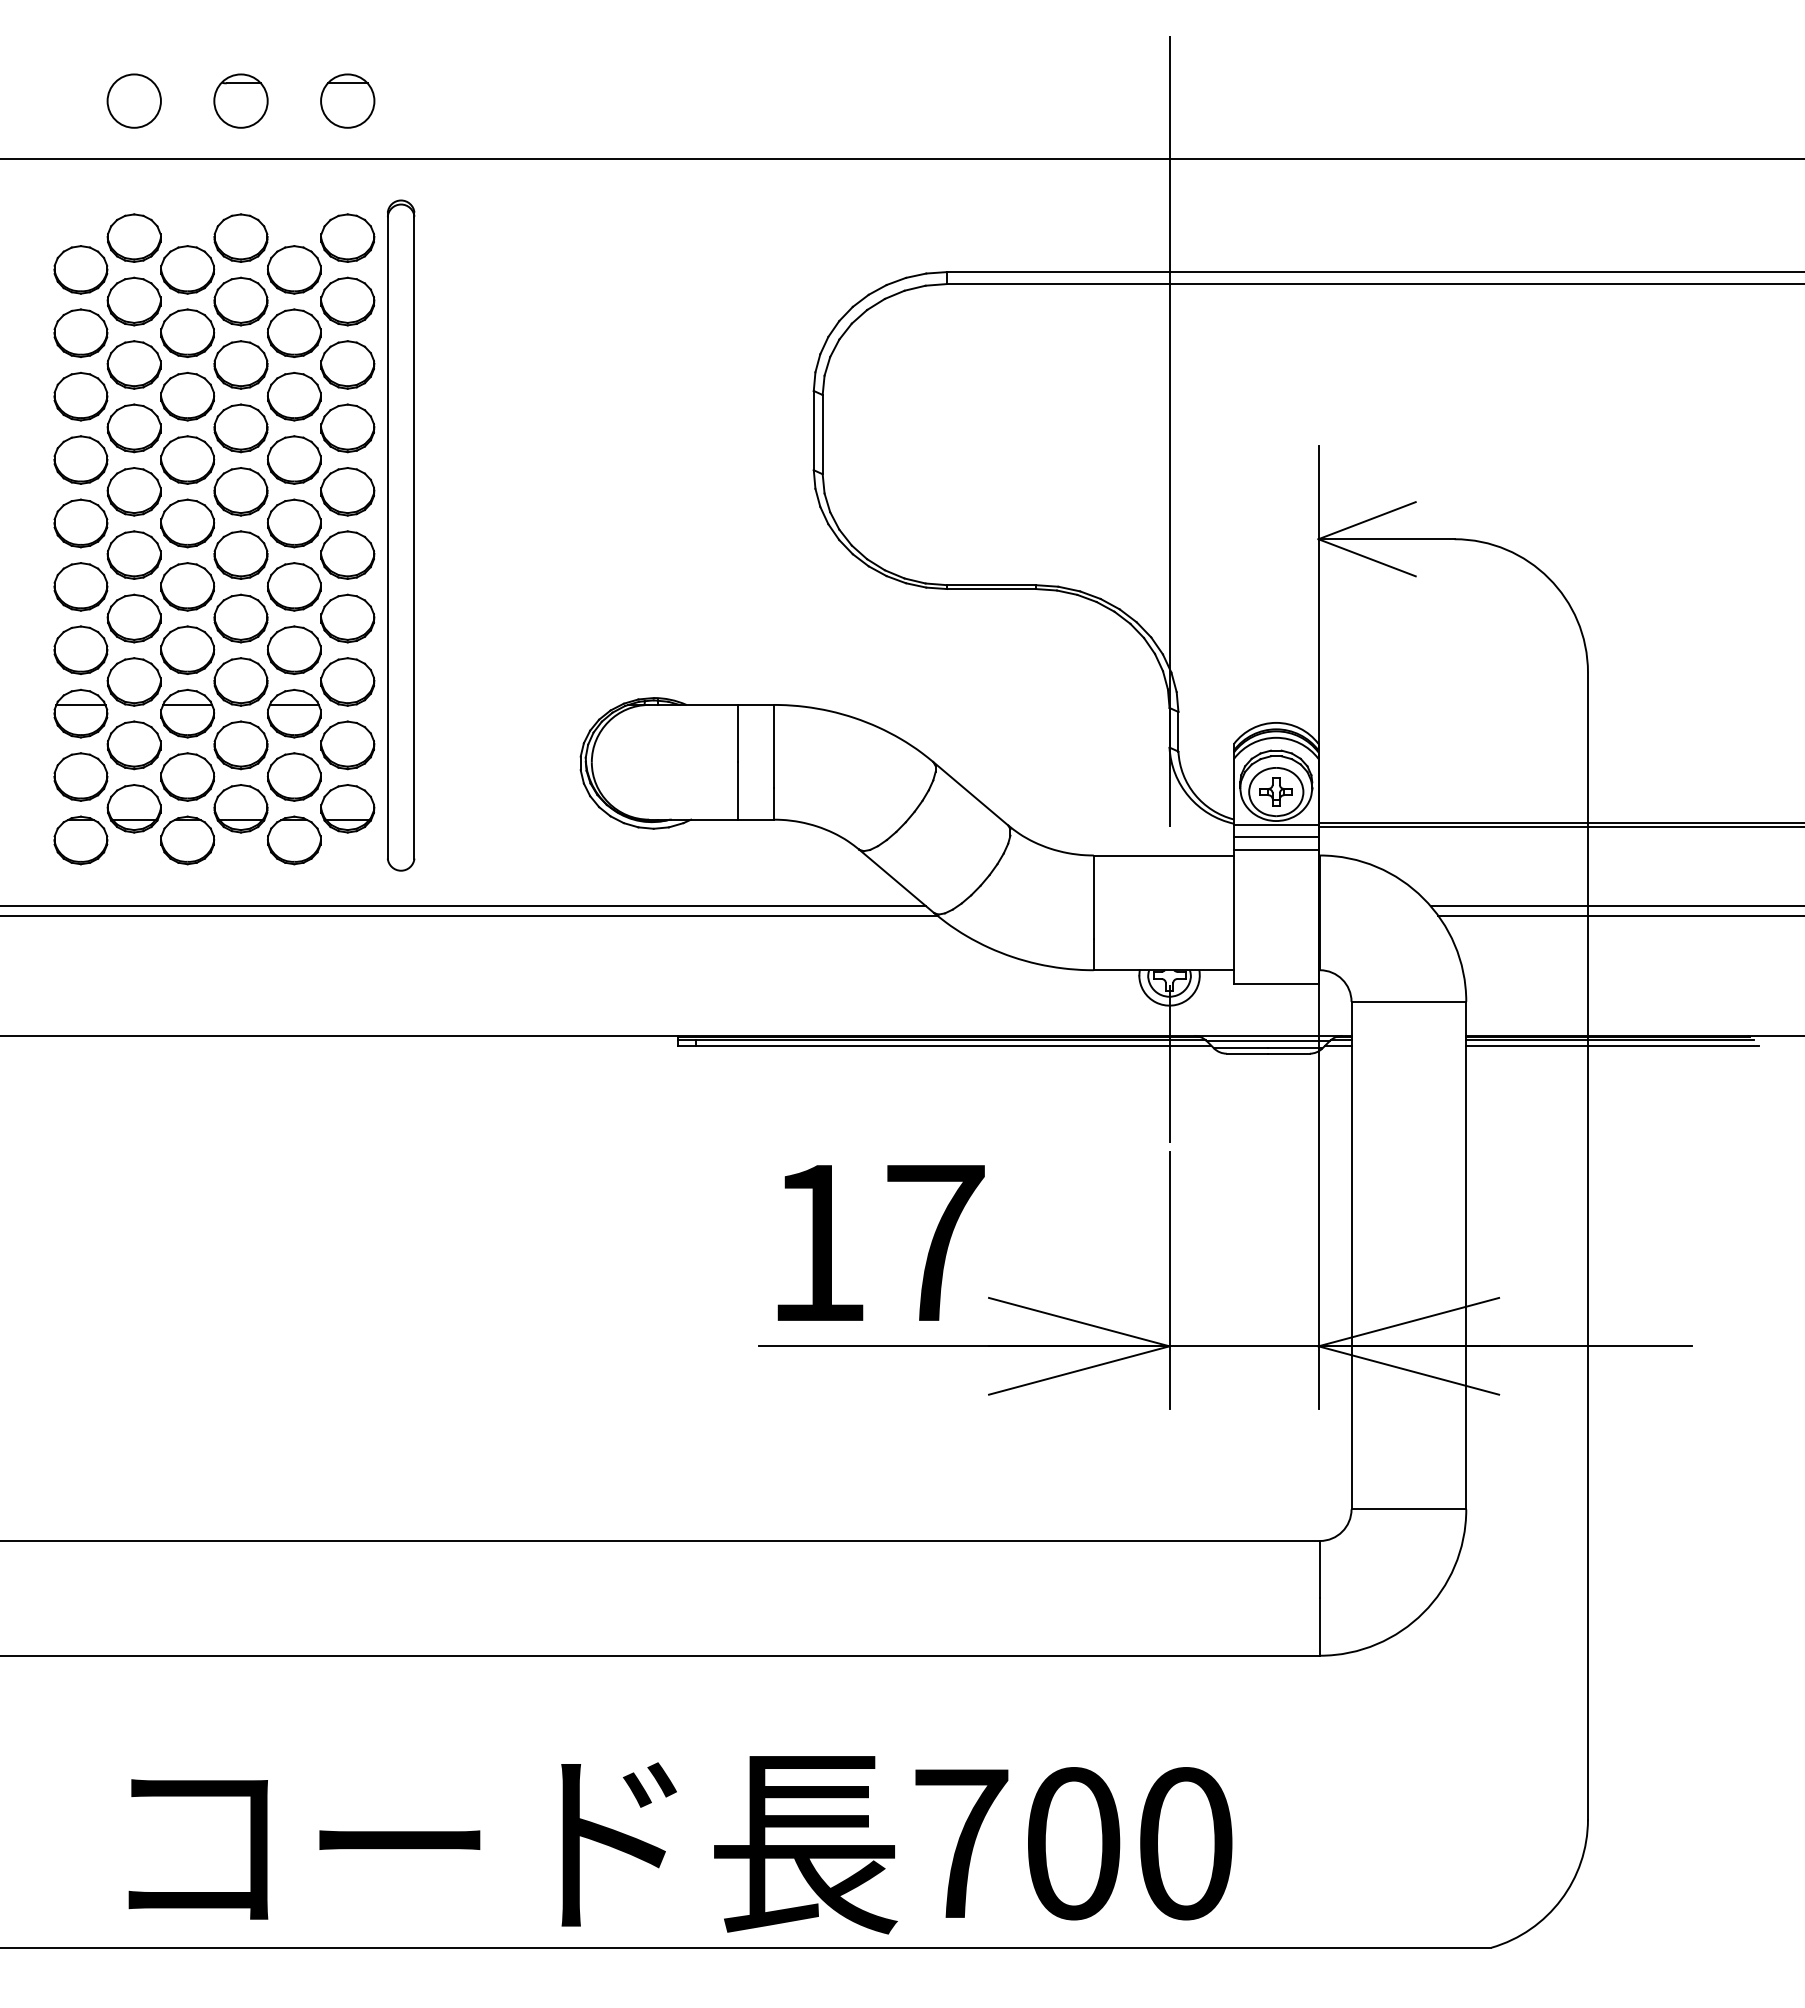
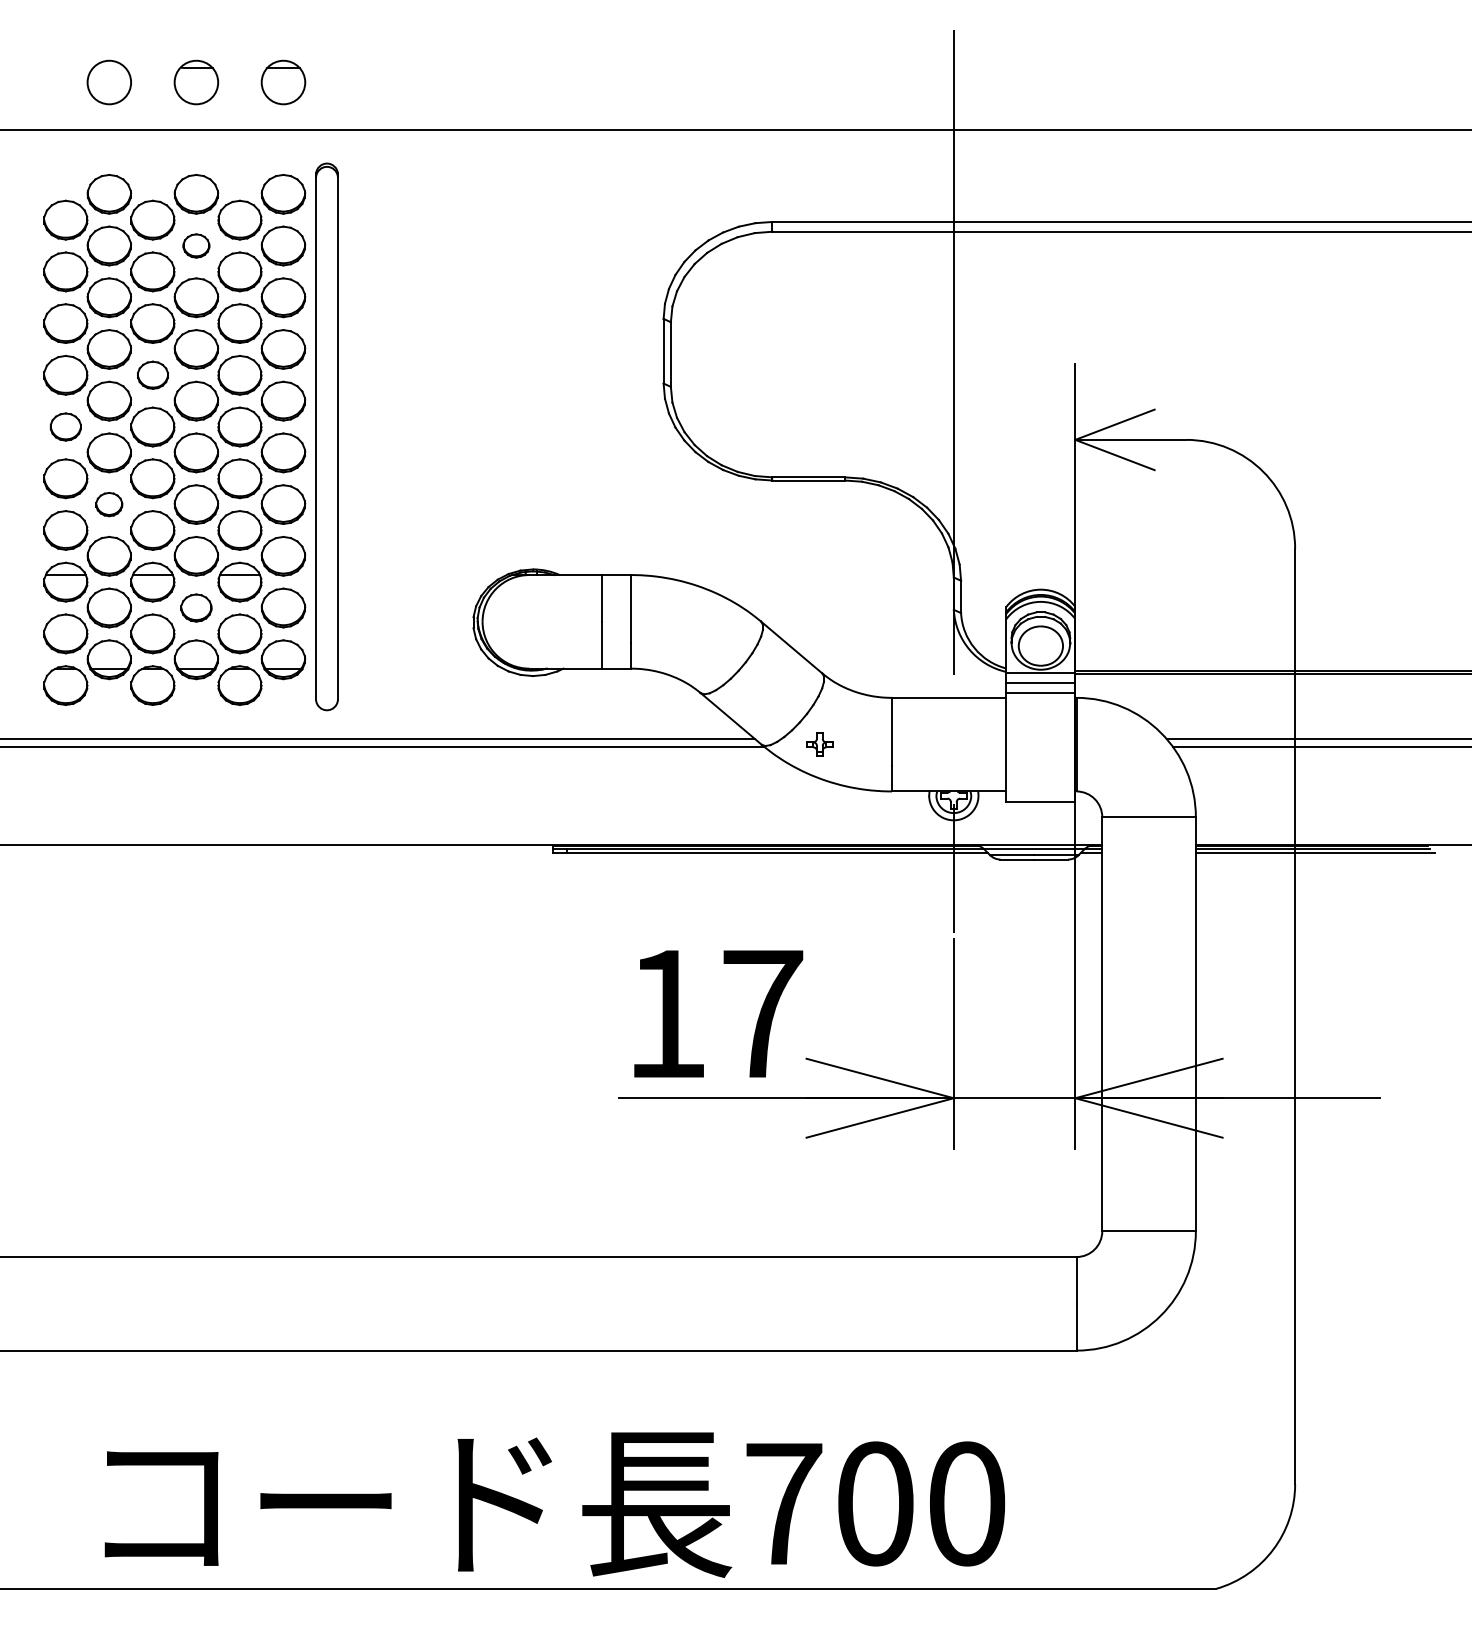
part: (240, 301) -> (196, 245), size x0.6
part: (187, 459) -> (152, 374), size x0.7
part: (80, 523) -> (65, 427), size x0.7
part: (133, 618) -> (108, 504), size x0.6
part: (240, 745) -> (196, 608), size x0.7
part: (1275, 791) -> (819, 744), moved

